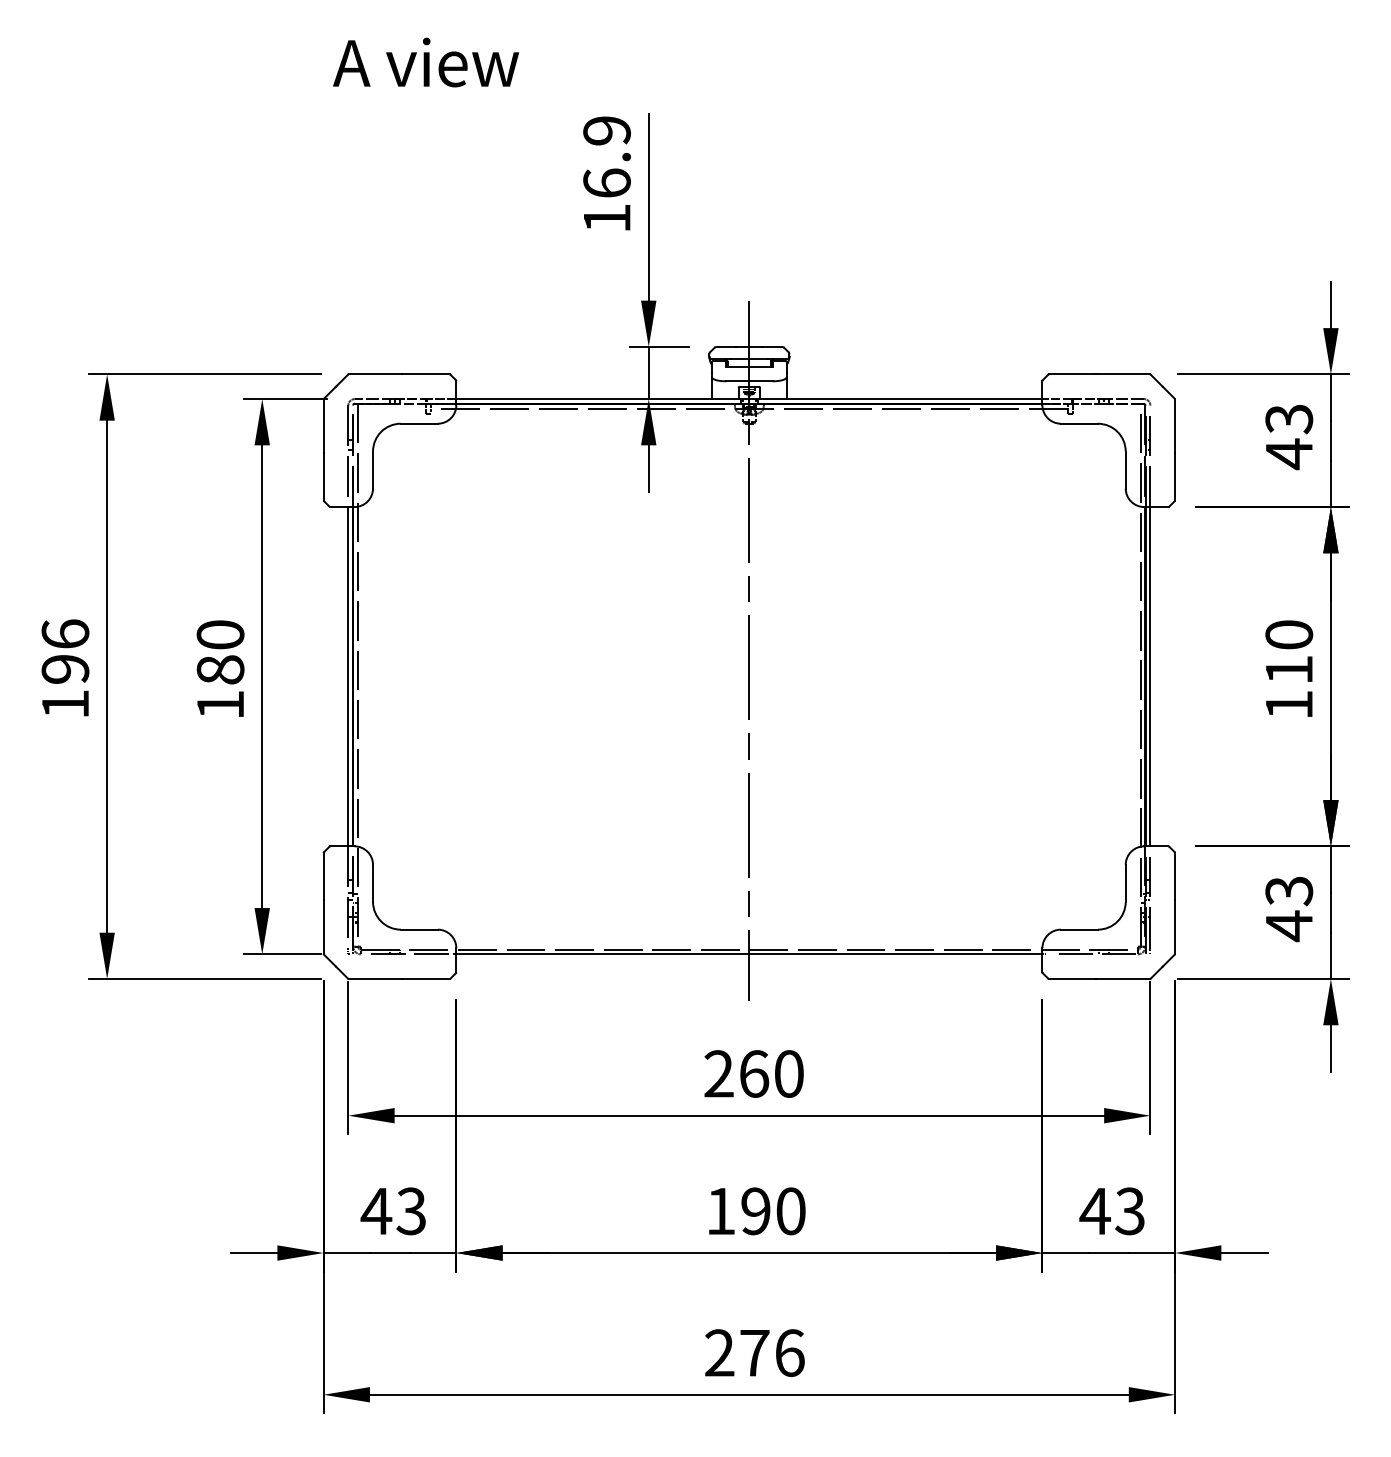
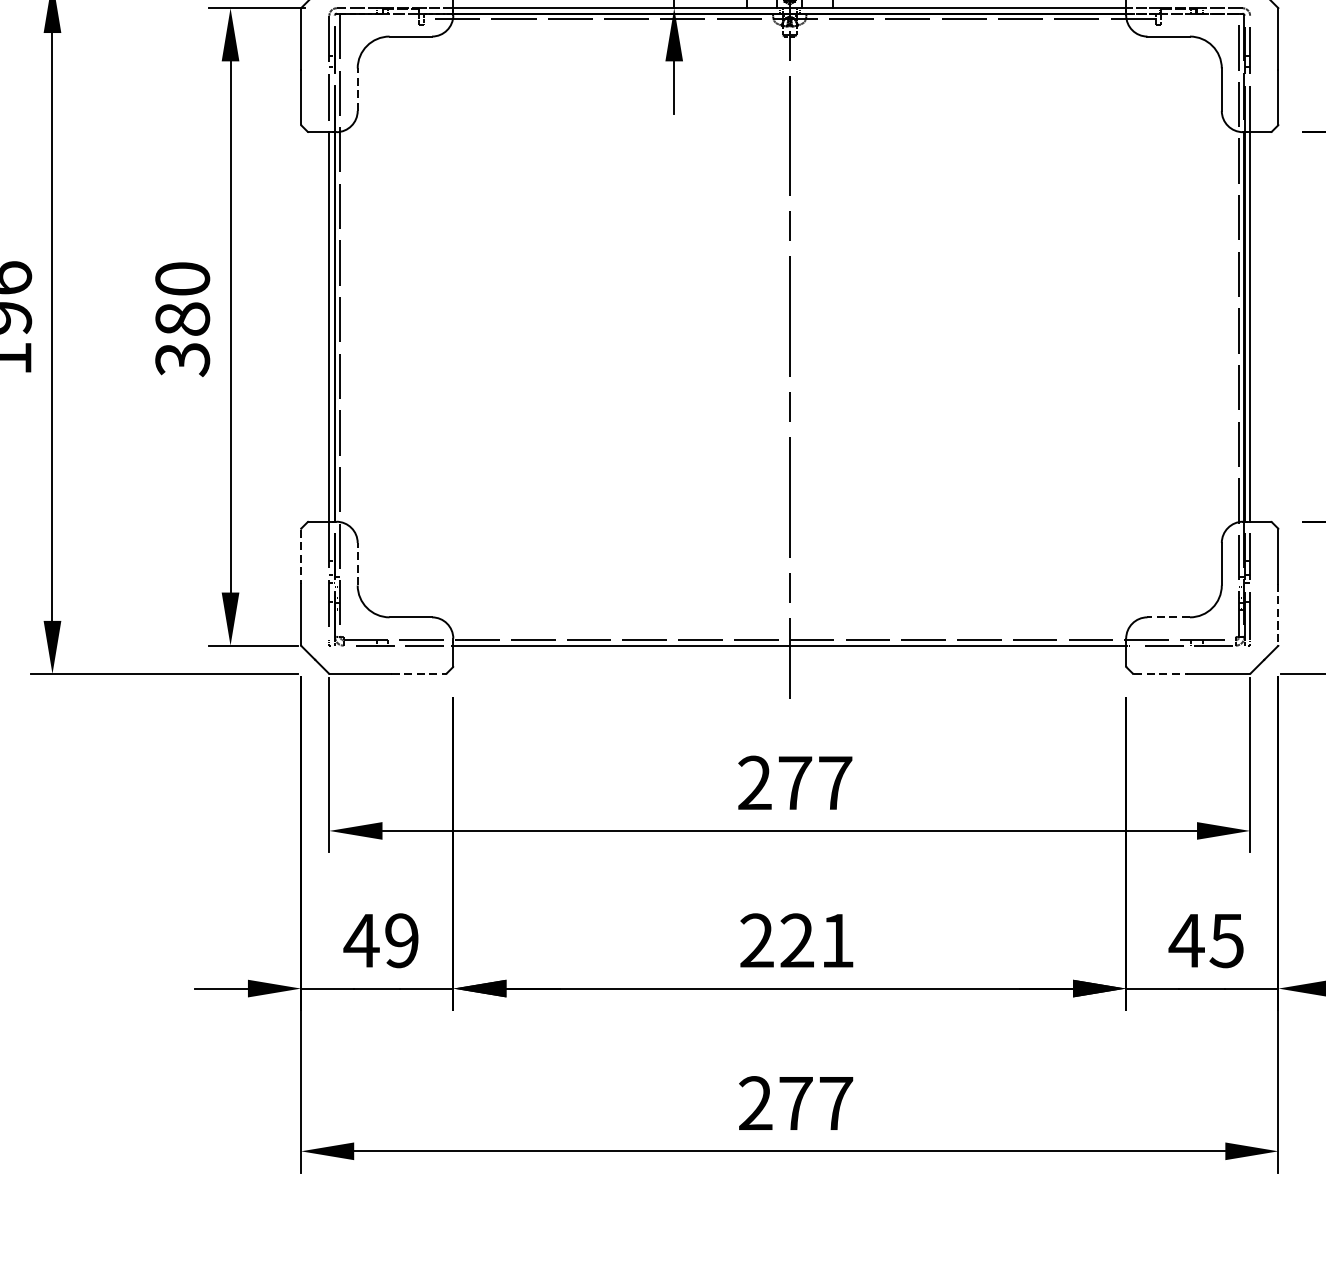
line: (373, 470) -> (358, 90), solid -> dashed
text: (220, 705) -> (182, 360), 180 -> 380
line: (323, 876) -> (300, 556), solid -> dashed
line: (373, 883) -> (358, 564), solid -> dashed
line: (1175, 926) -> (1278, 613), solid -> dashed
line: (1079, 929) -> (1168, 617), solid -> dashed
line: (425, 979) -> (417, 674), solid -> dashed
line: (1072, 979) -> (1160, 674), solid -> dashed
text: (771, 1073) -> (815, 782), 260 -> 277
text: (1129, 1210) -> (1226, 939), 43 -> 45
text: (410, 1211) -> (400, 940), 43 -> 49
text: (755, 1211) -> (796, 940), 190 -> 221
text: (789, 1352) -> (835, 1102), 276 -> 277

